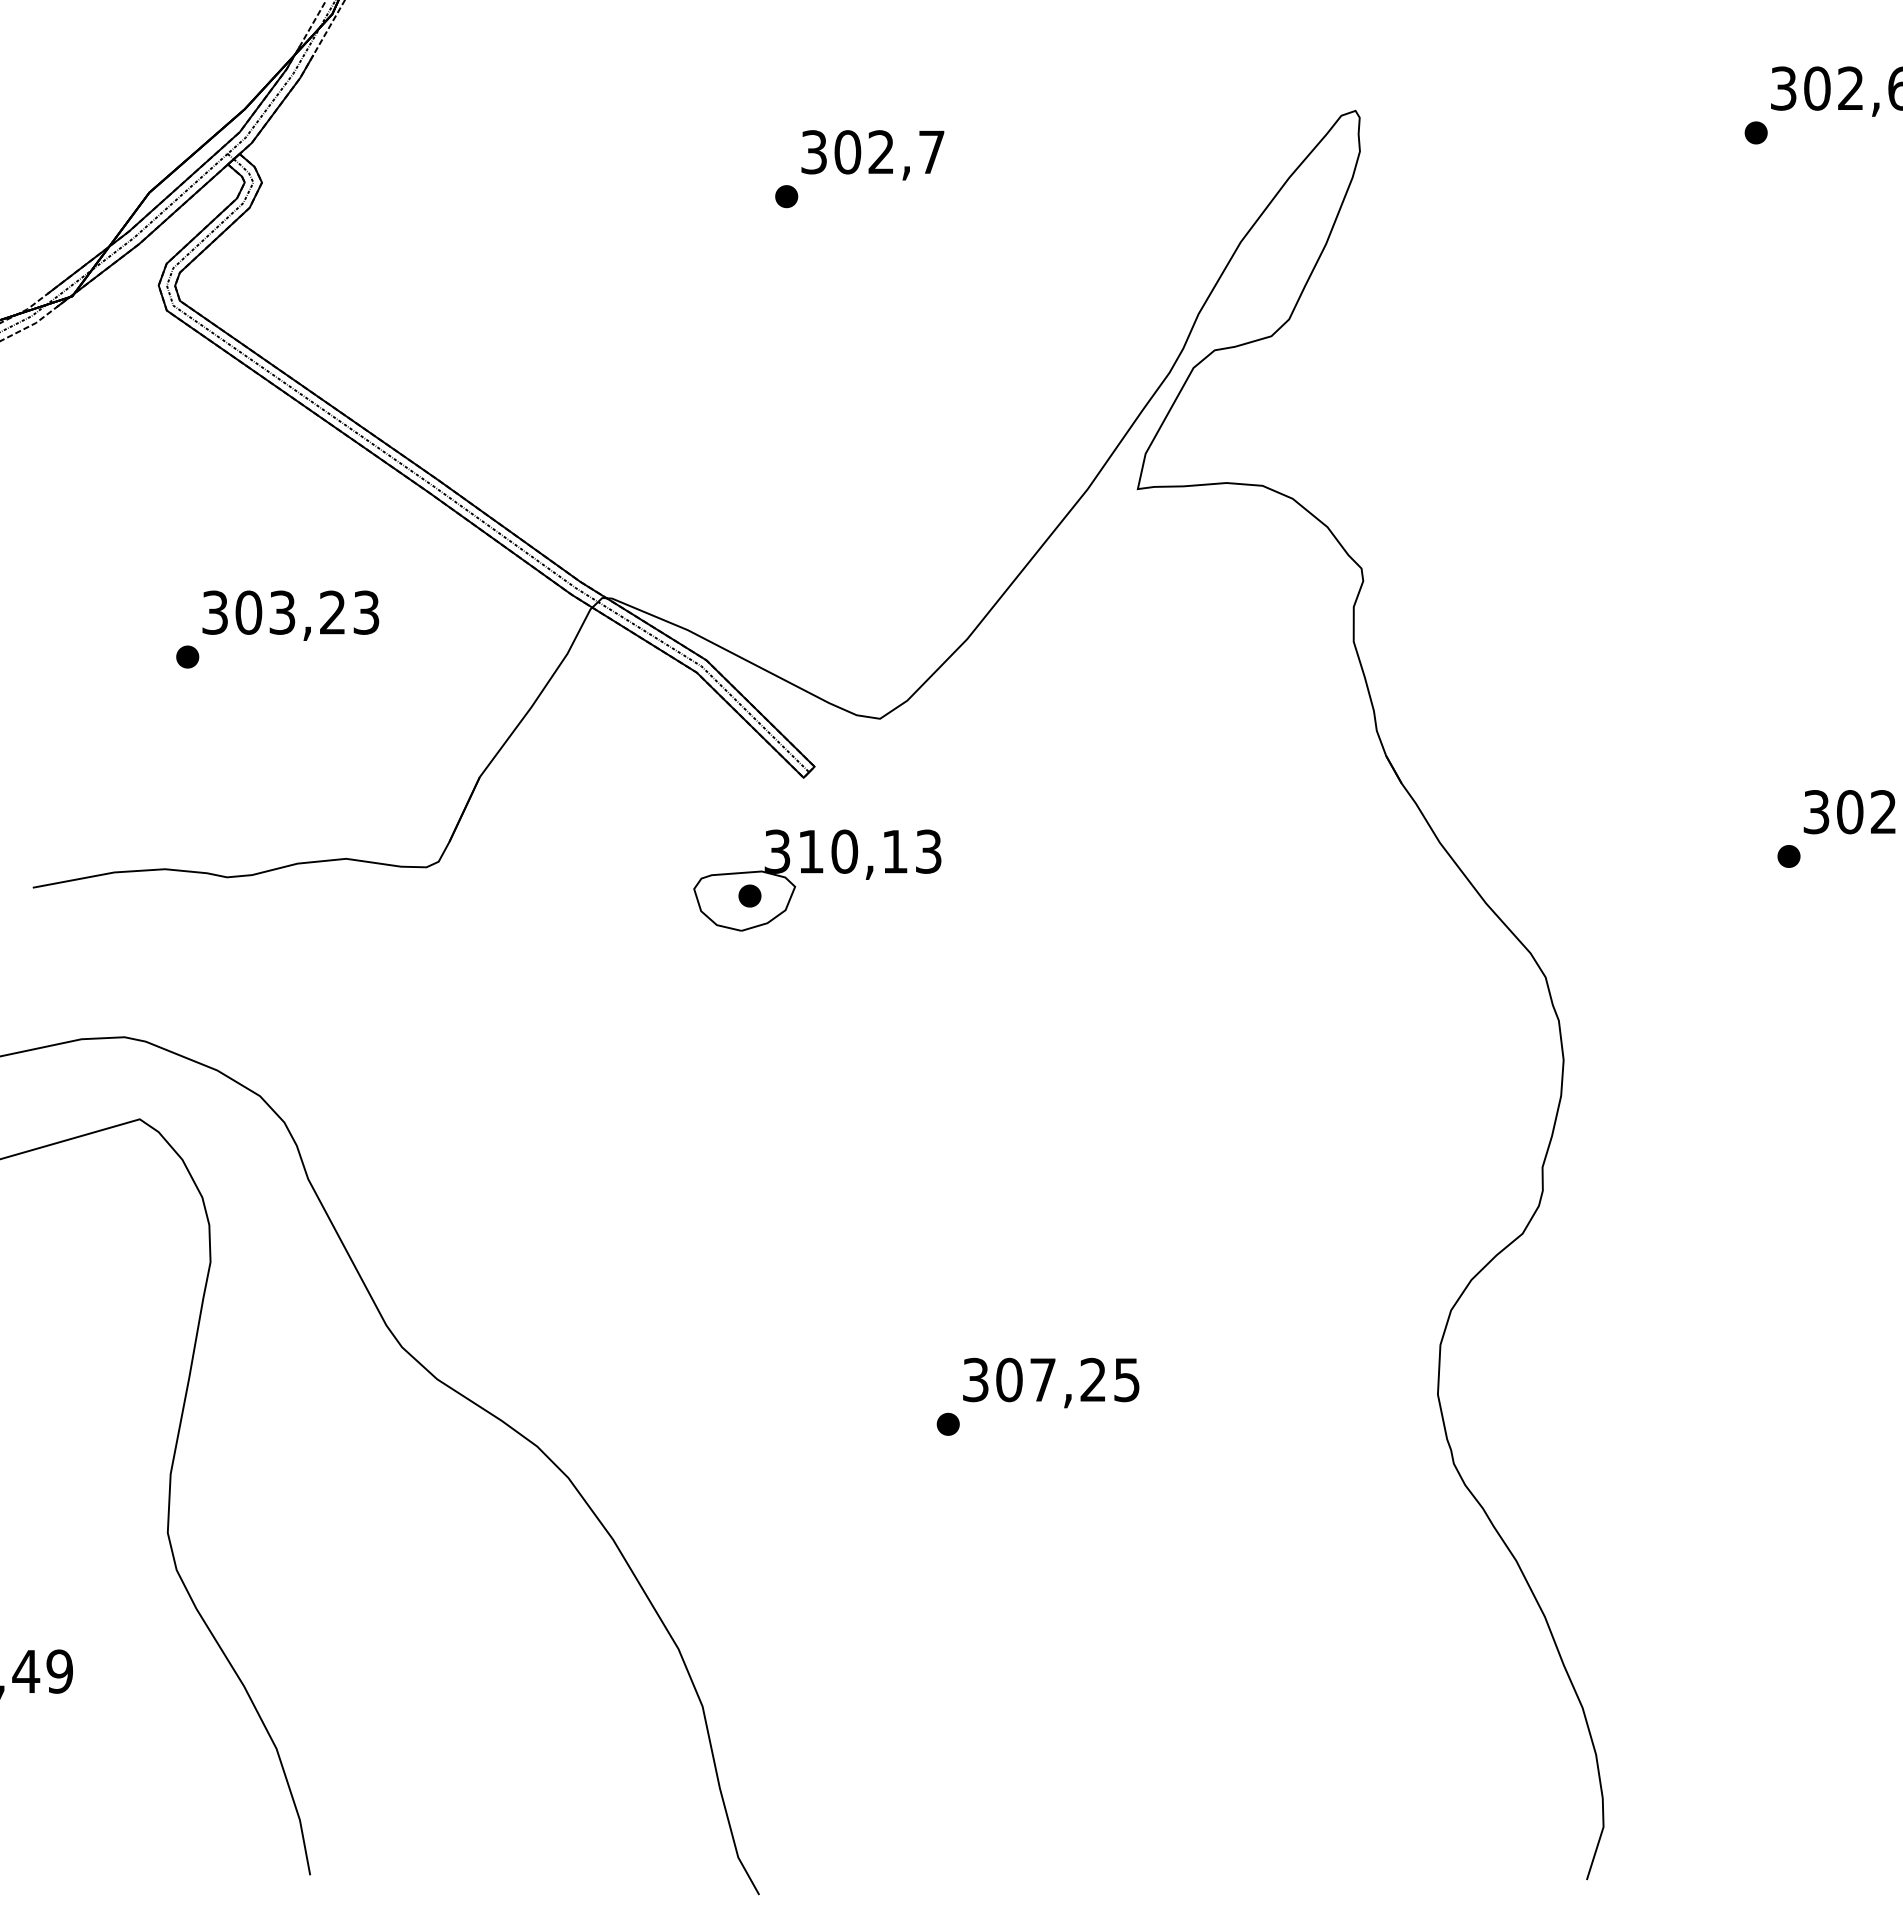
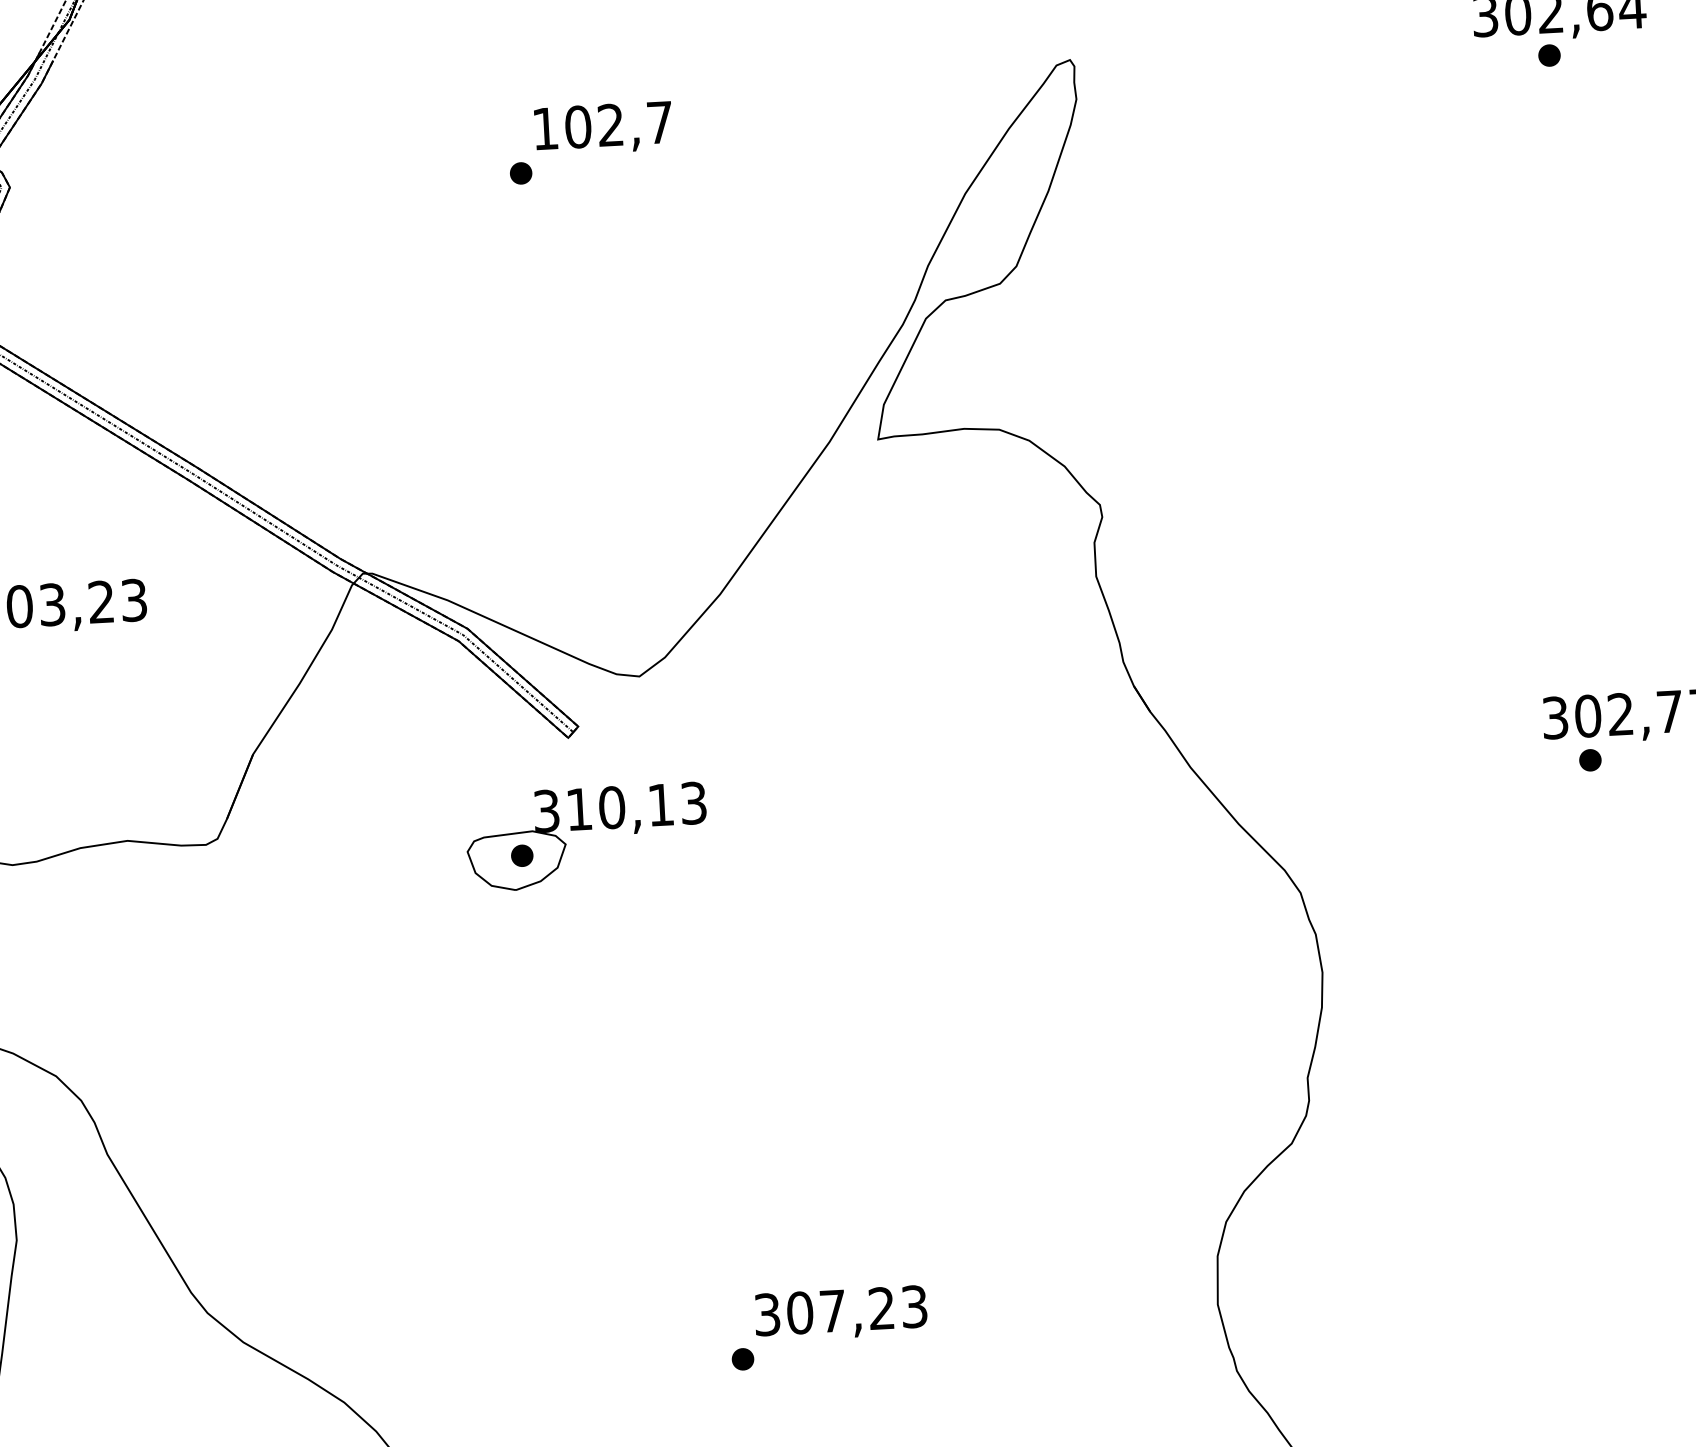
part: (1755, 132) -> (1548, 55), moved
text: (813, 152) -> (544, 129), 302,7 -> 102,7
part: (1788, 856) -> (1589, 760), moved
text: (1126, 1379) -> (914, 1306), 307,25 -> 307,23

